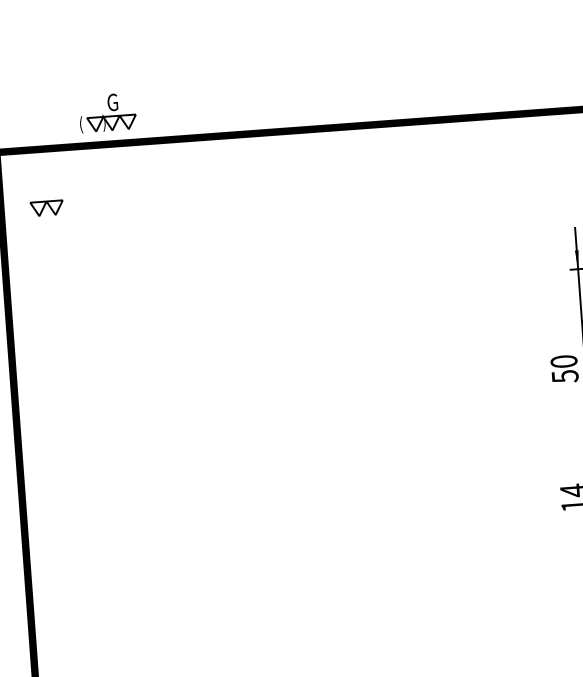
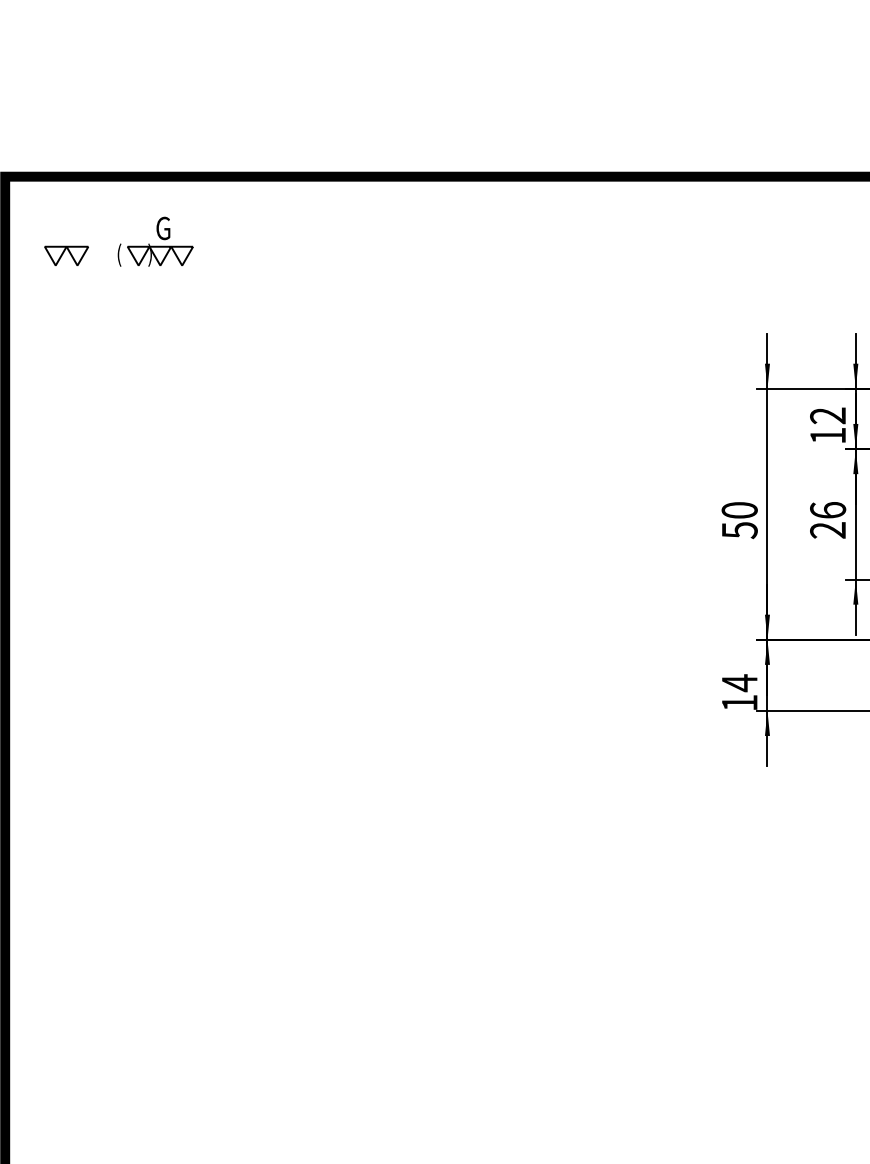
part: (107, 112) -> (155, 241), moved

